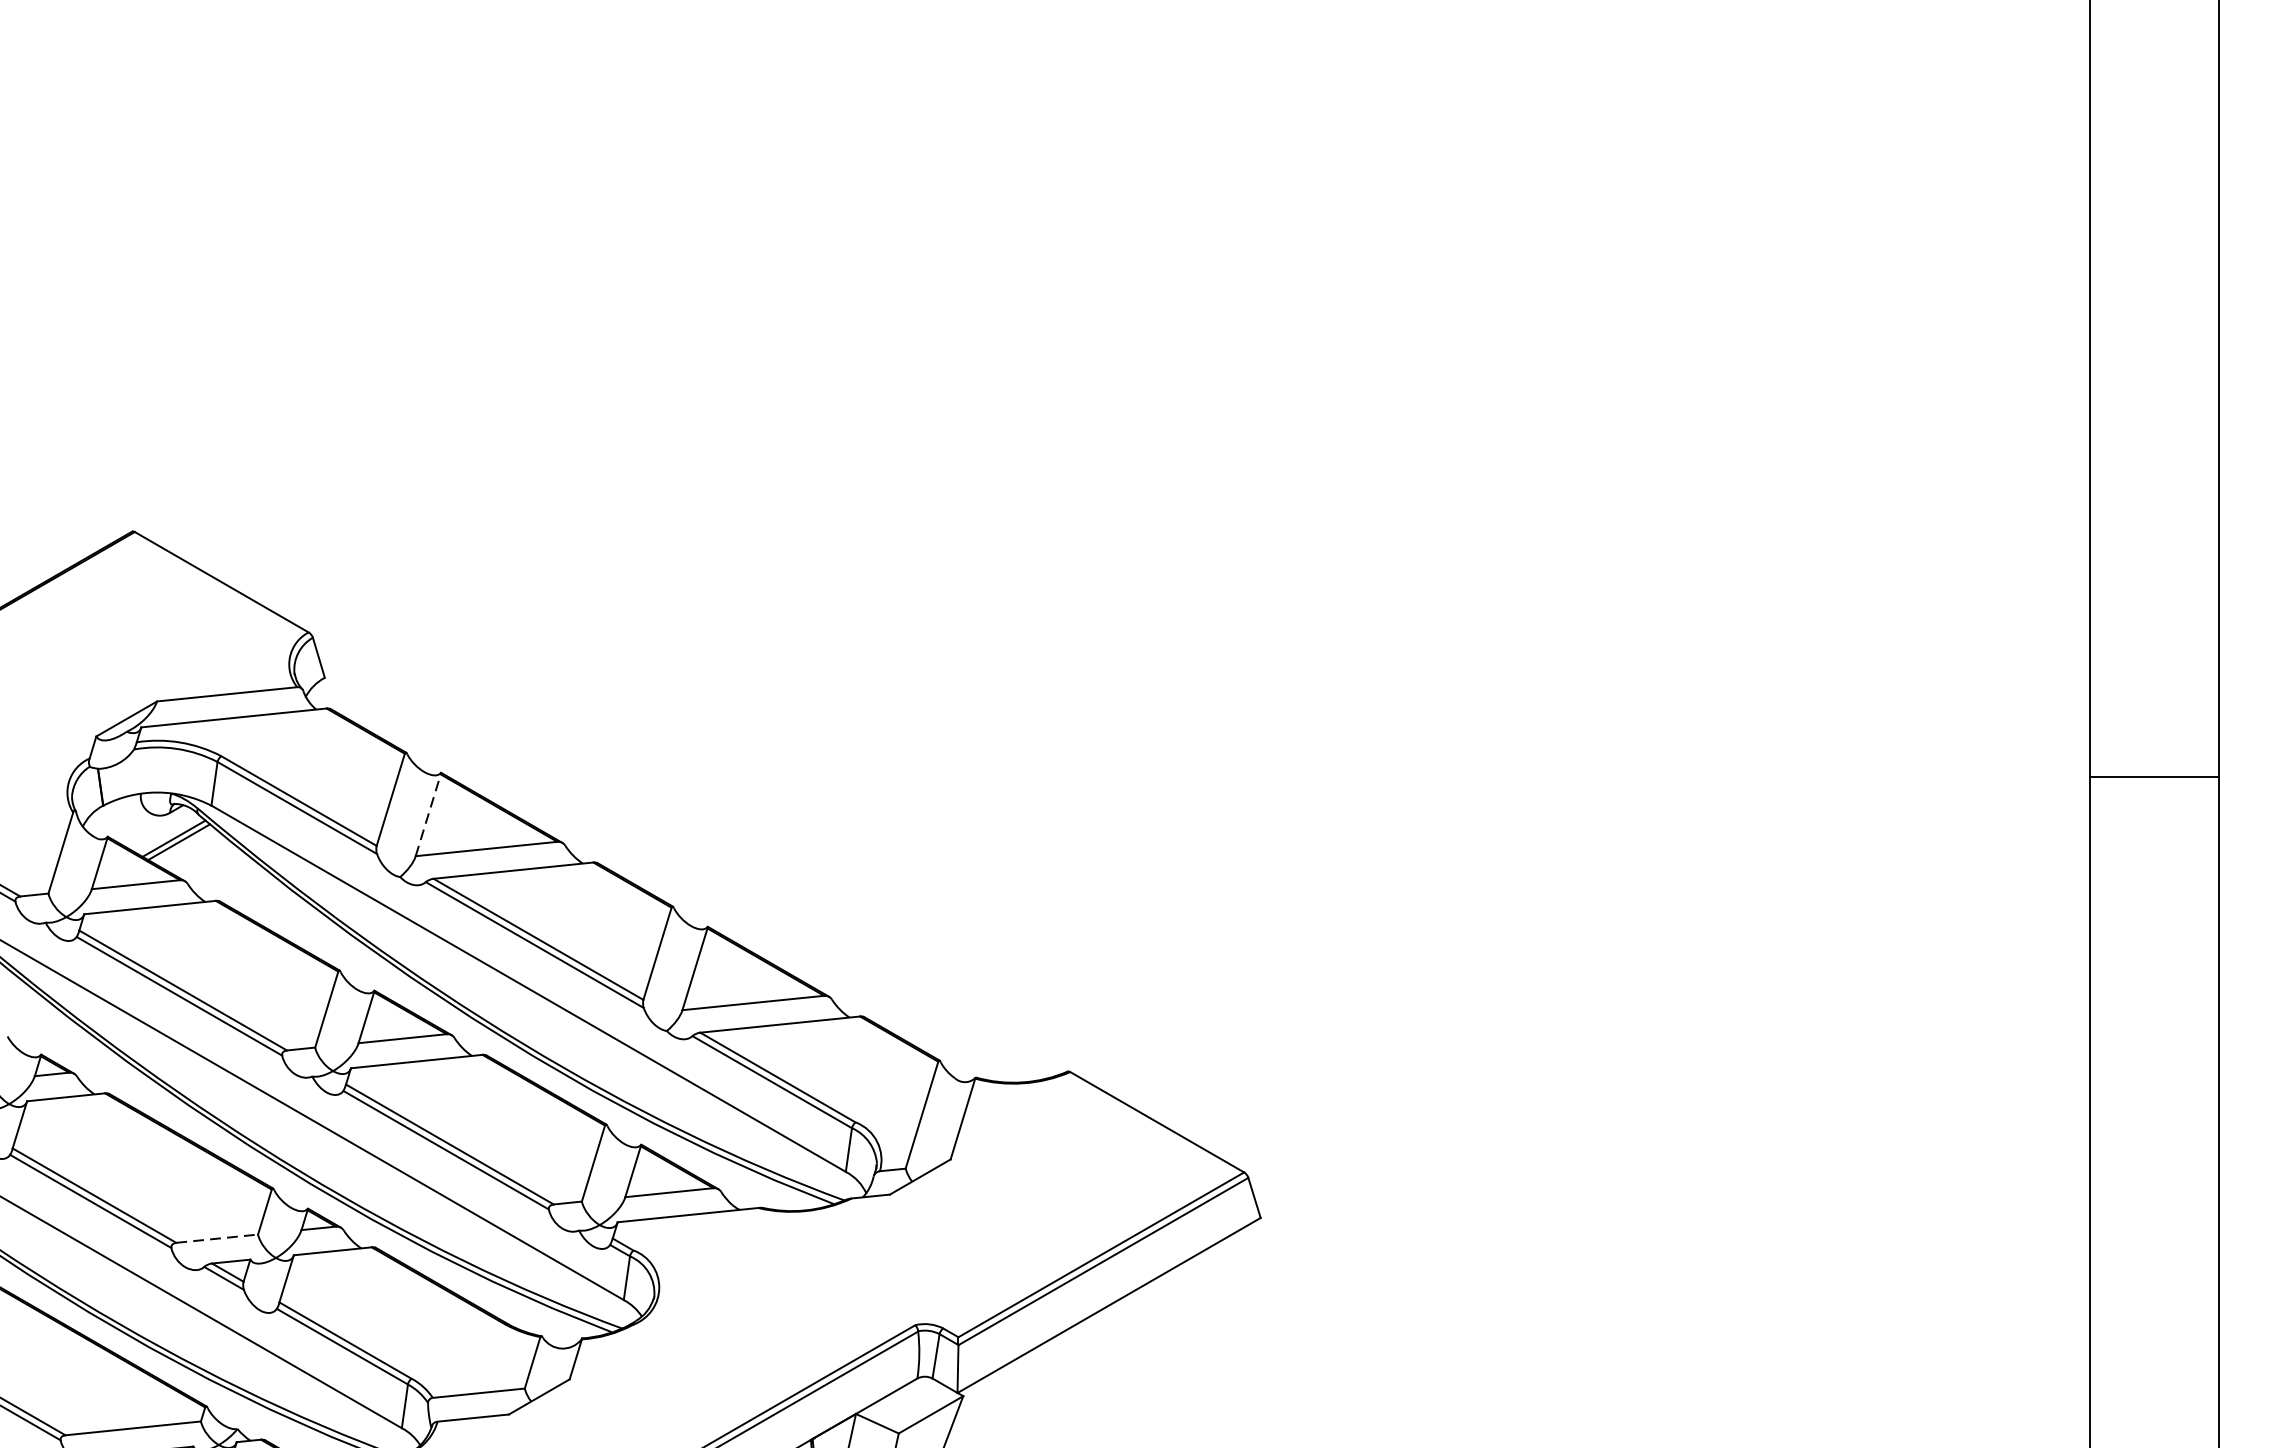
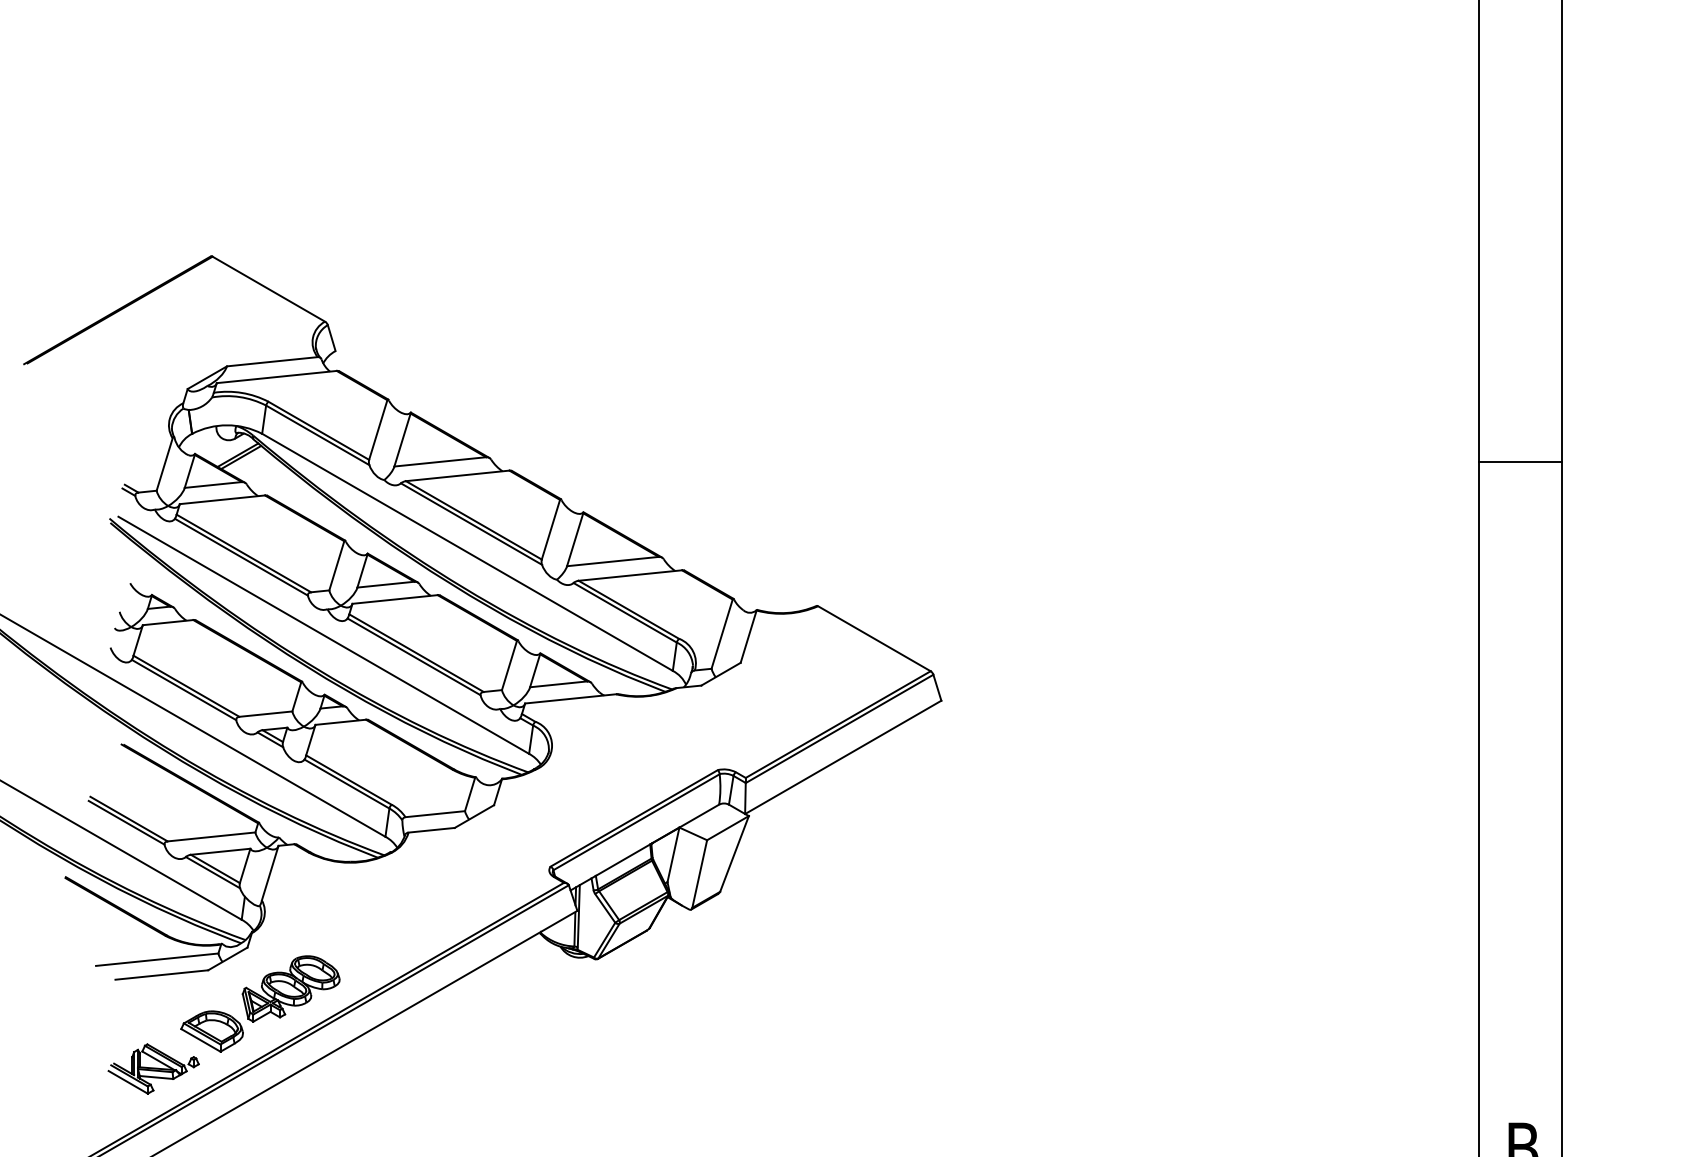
line: (2153, 777) -> (1519, 462), moved
line: (428, 815) -> (402, 440), dashed -> solid
line: (216, 1239) -> (265, 714), dashed -> solid

